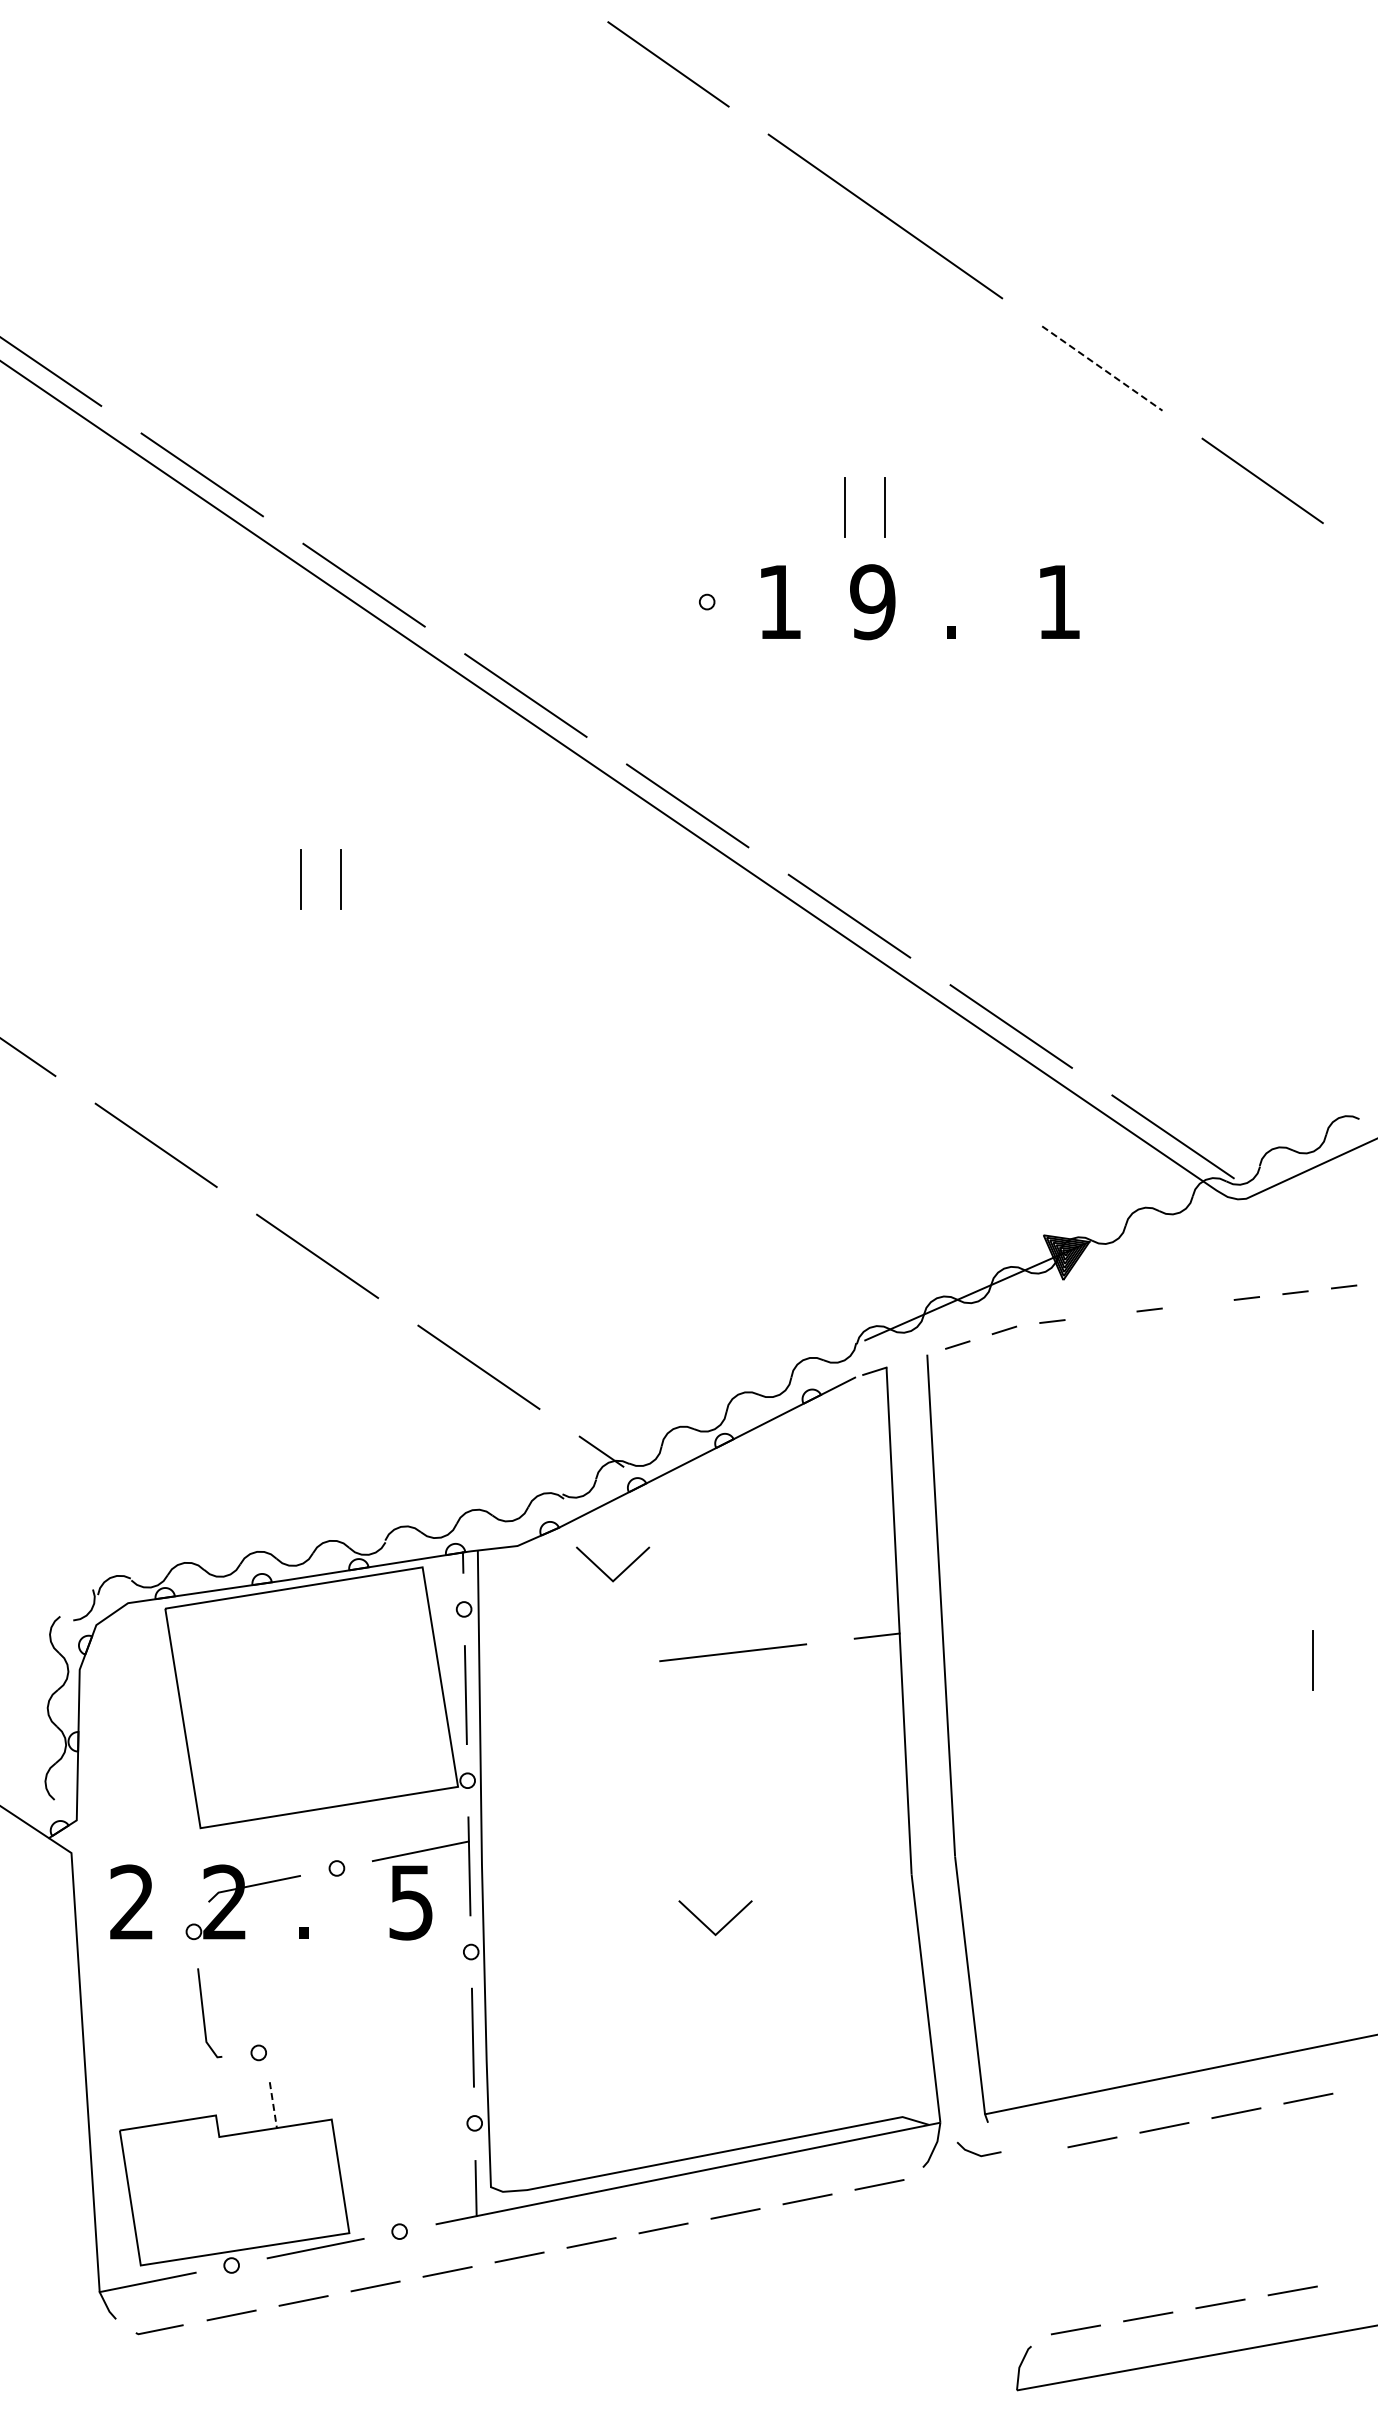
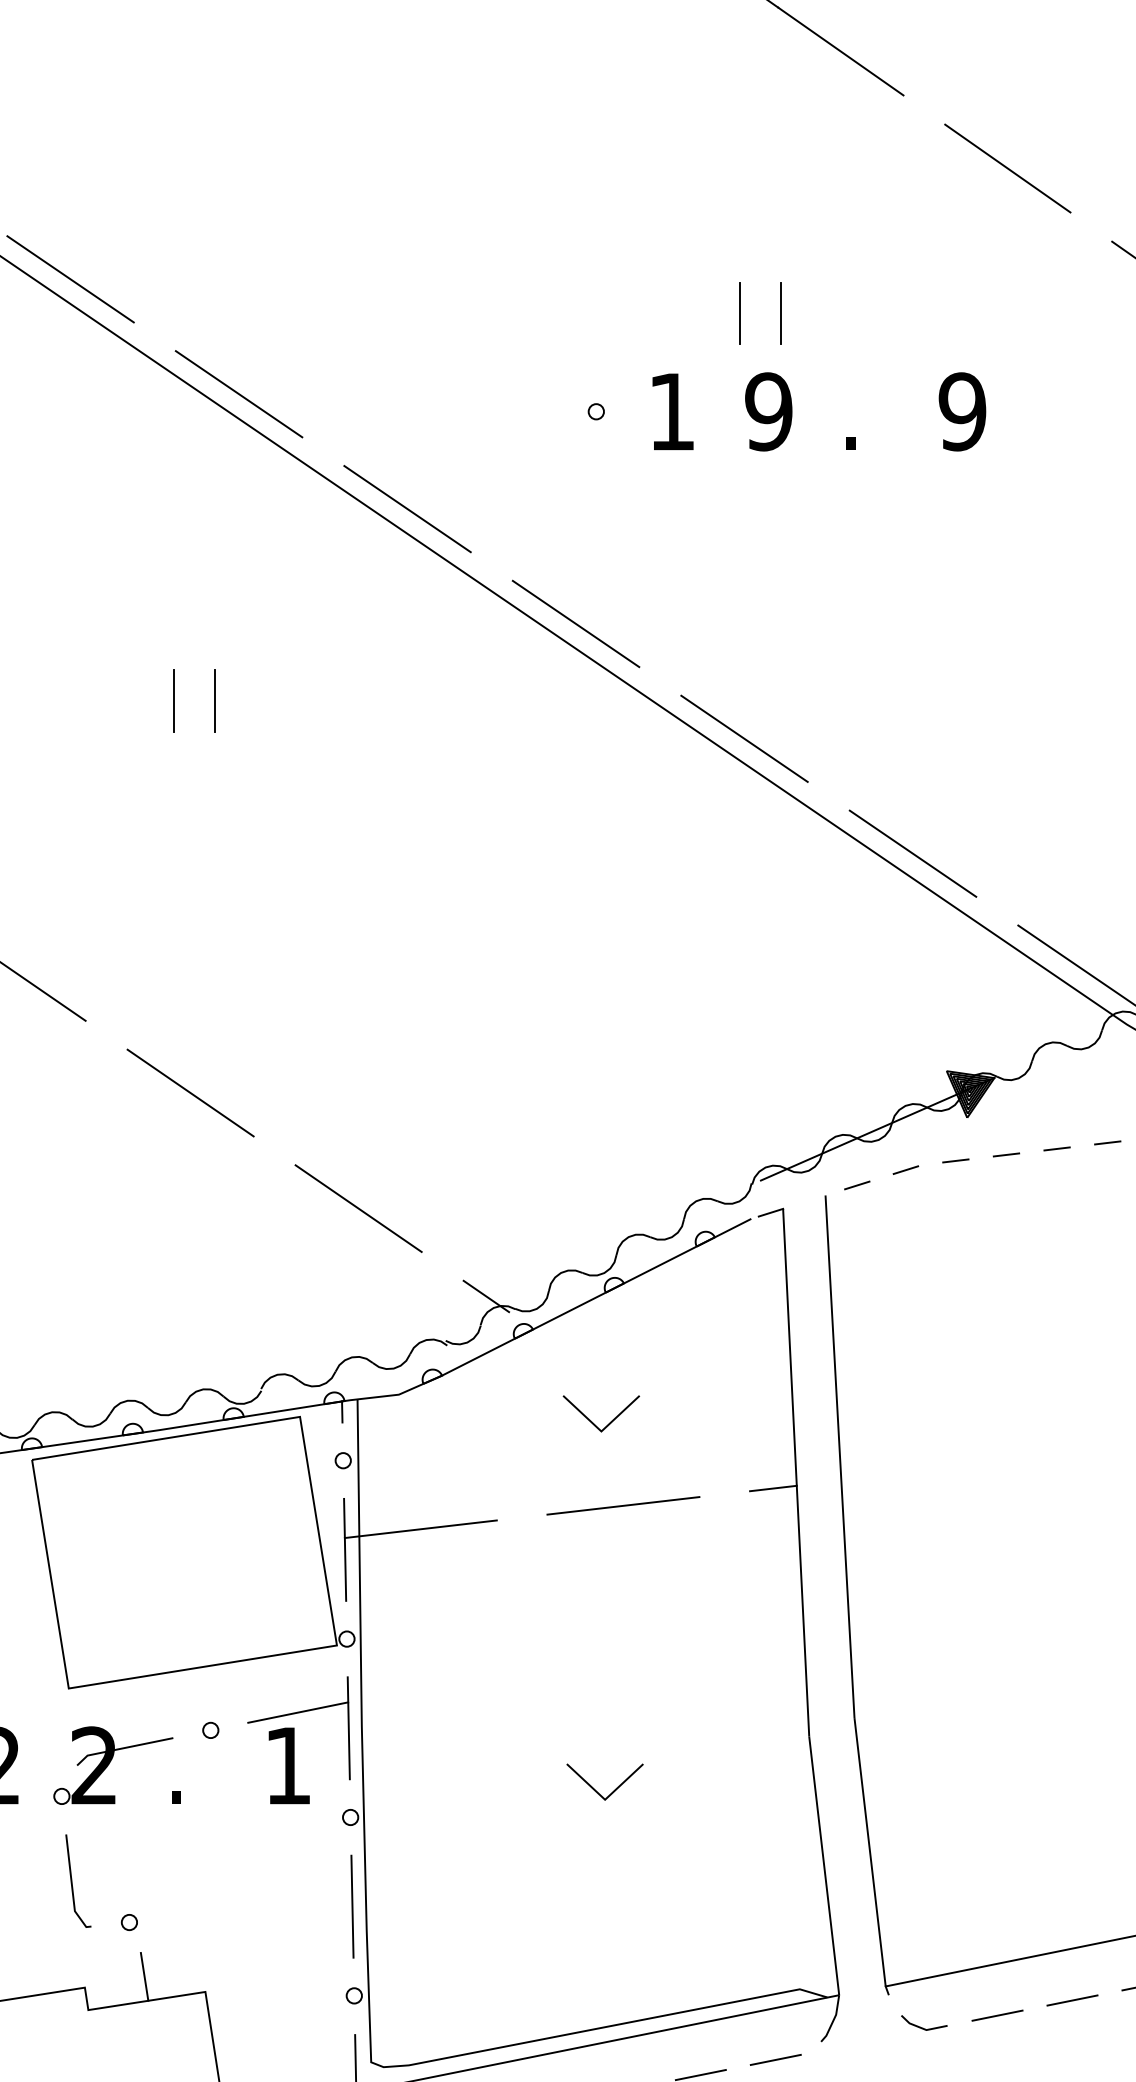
line: (1102, 368) -> (1008, 168), dashed -> solid
text: (1058, 602) -> (962, 412), 1 -> 9
line: (1198, 1303) -> (1107, 1142), added
line: (1100, 1315) -> (1005, 1154), added
line: (618, 1574) -> (607, 1424), moved
line: (538, 1674) -> (420, 1528), added
text: (410, 1902) -> (287, 1765), 5 -> 1
line: (273, 2105) -> (144, 1977), dashed -> solid
line: (977, 2153) -> (922, 2027), moved

